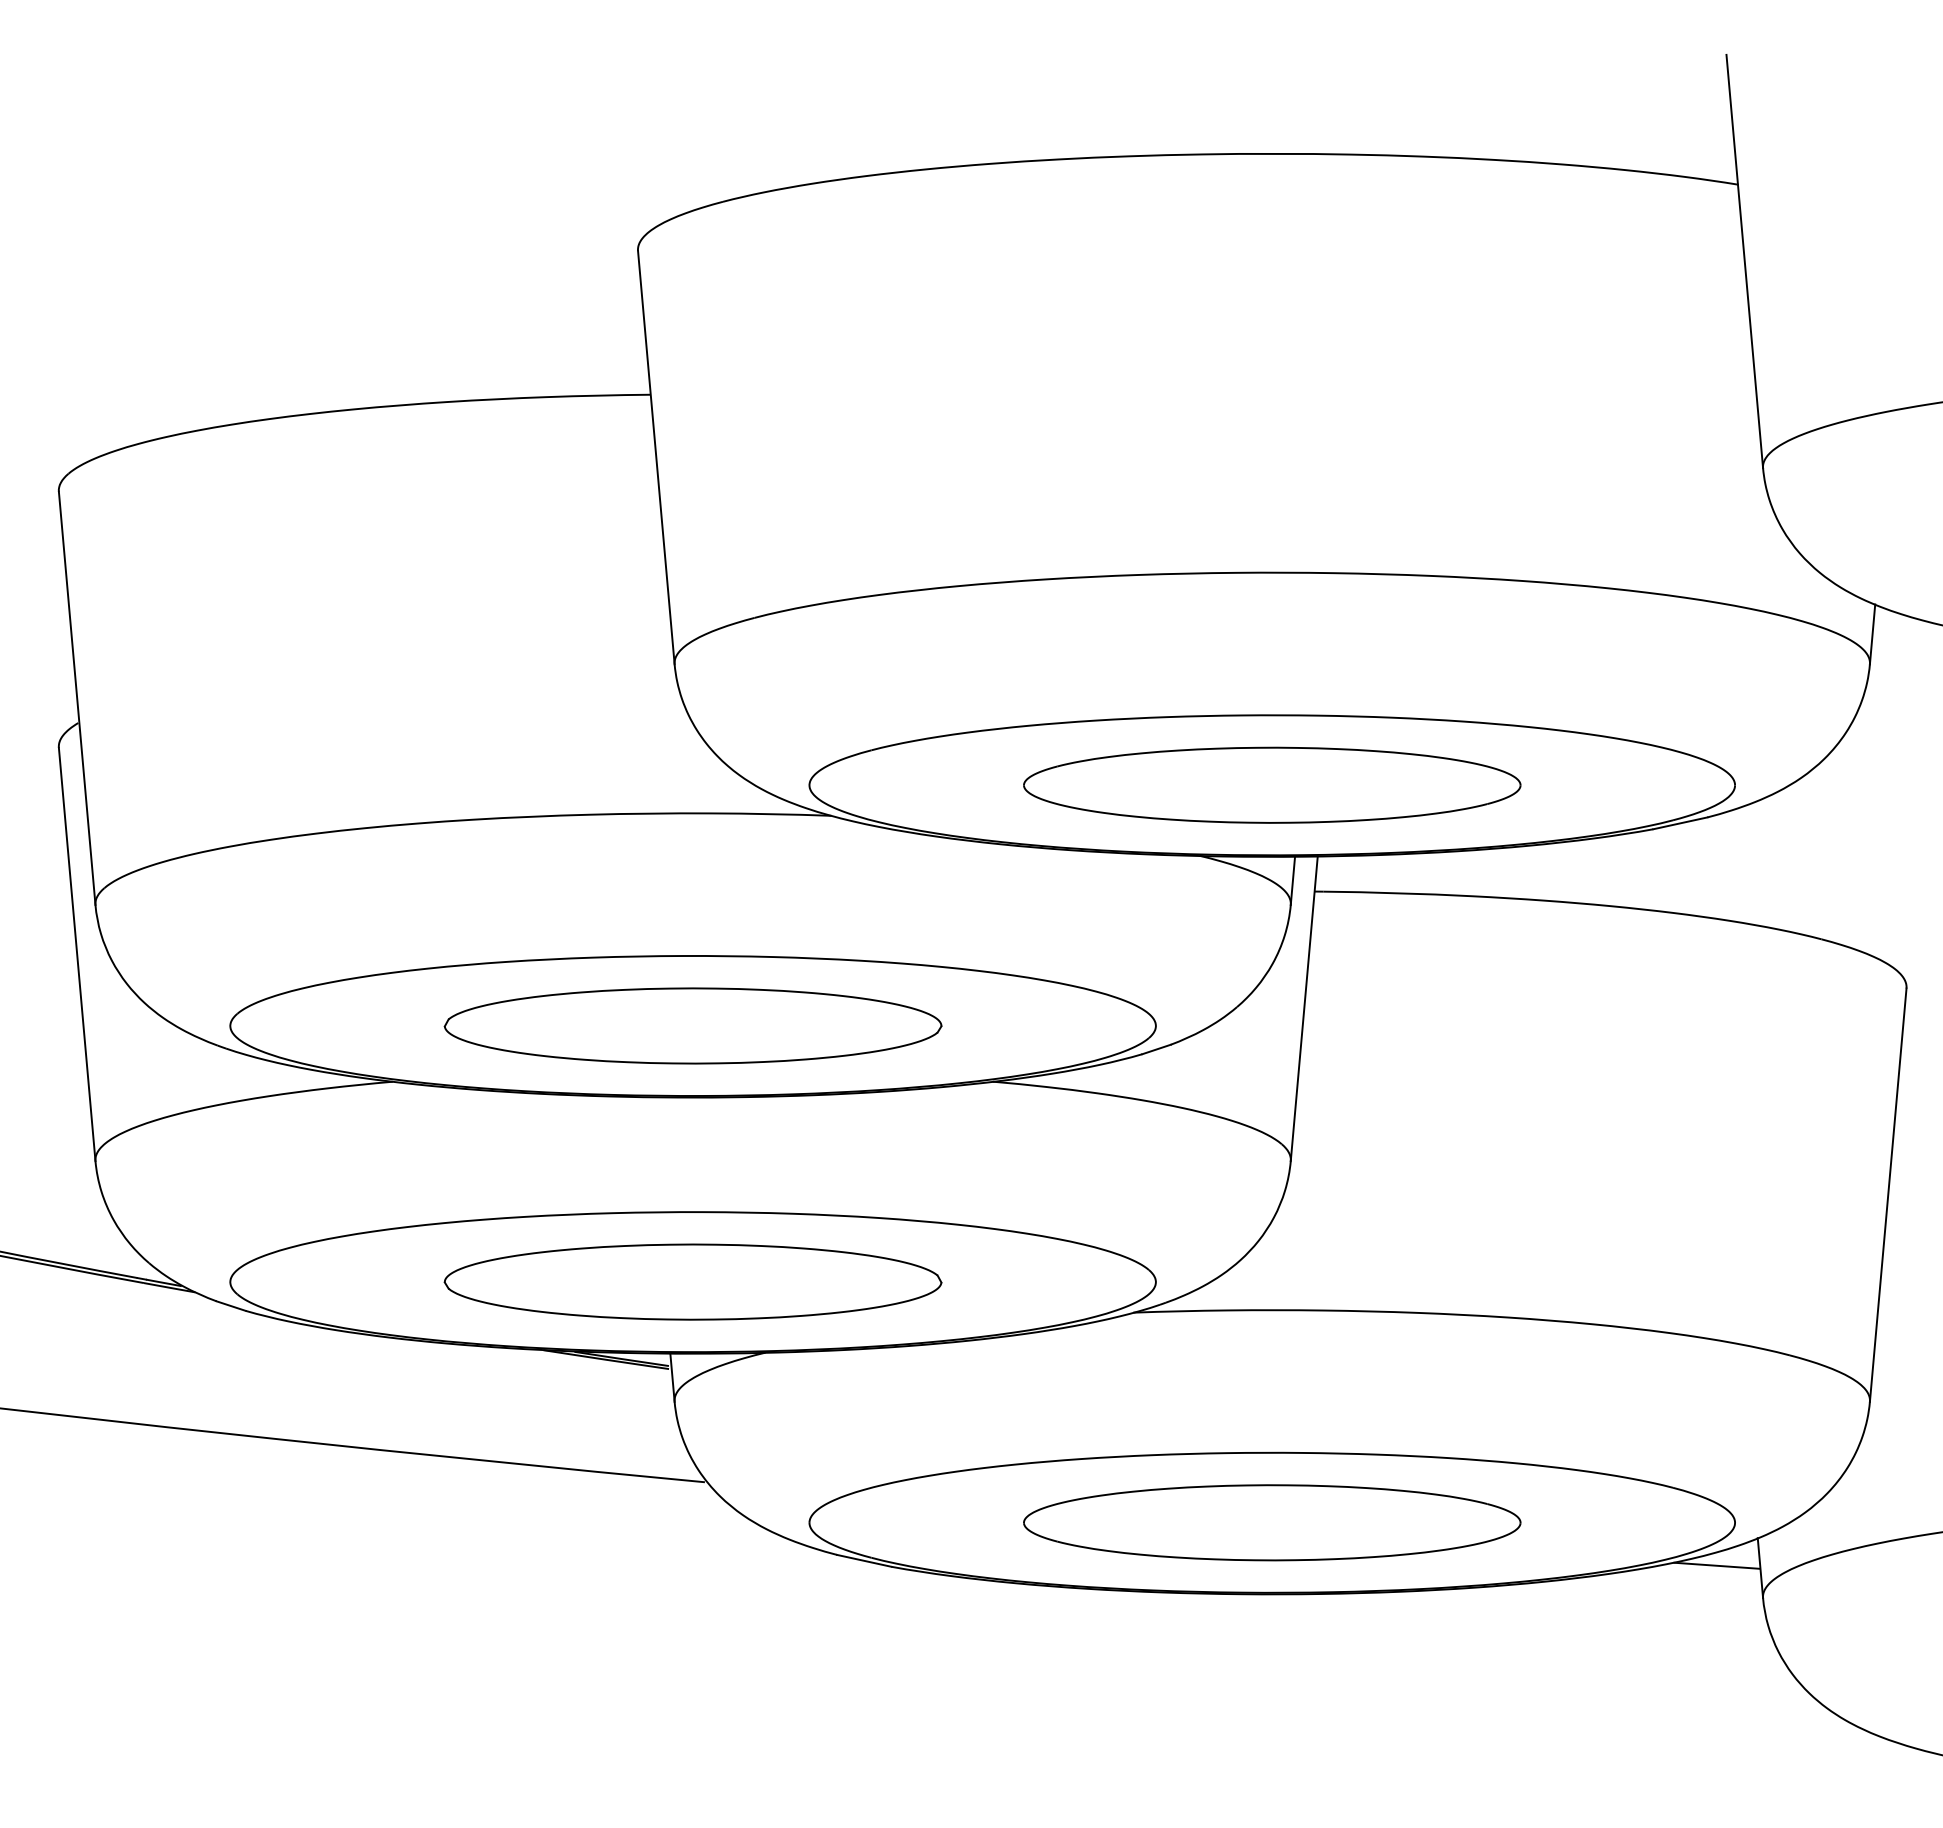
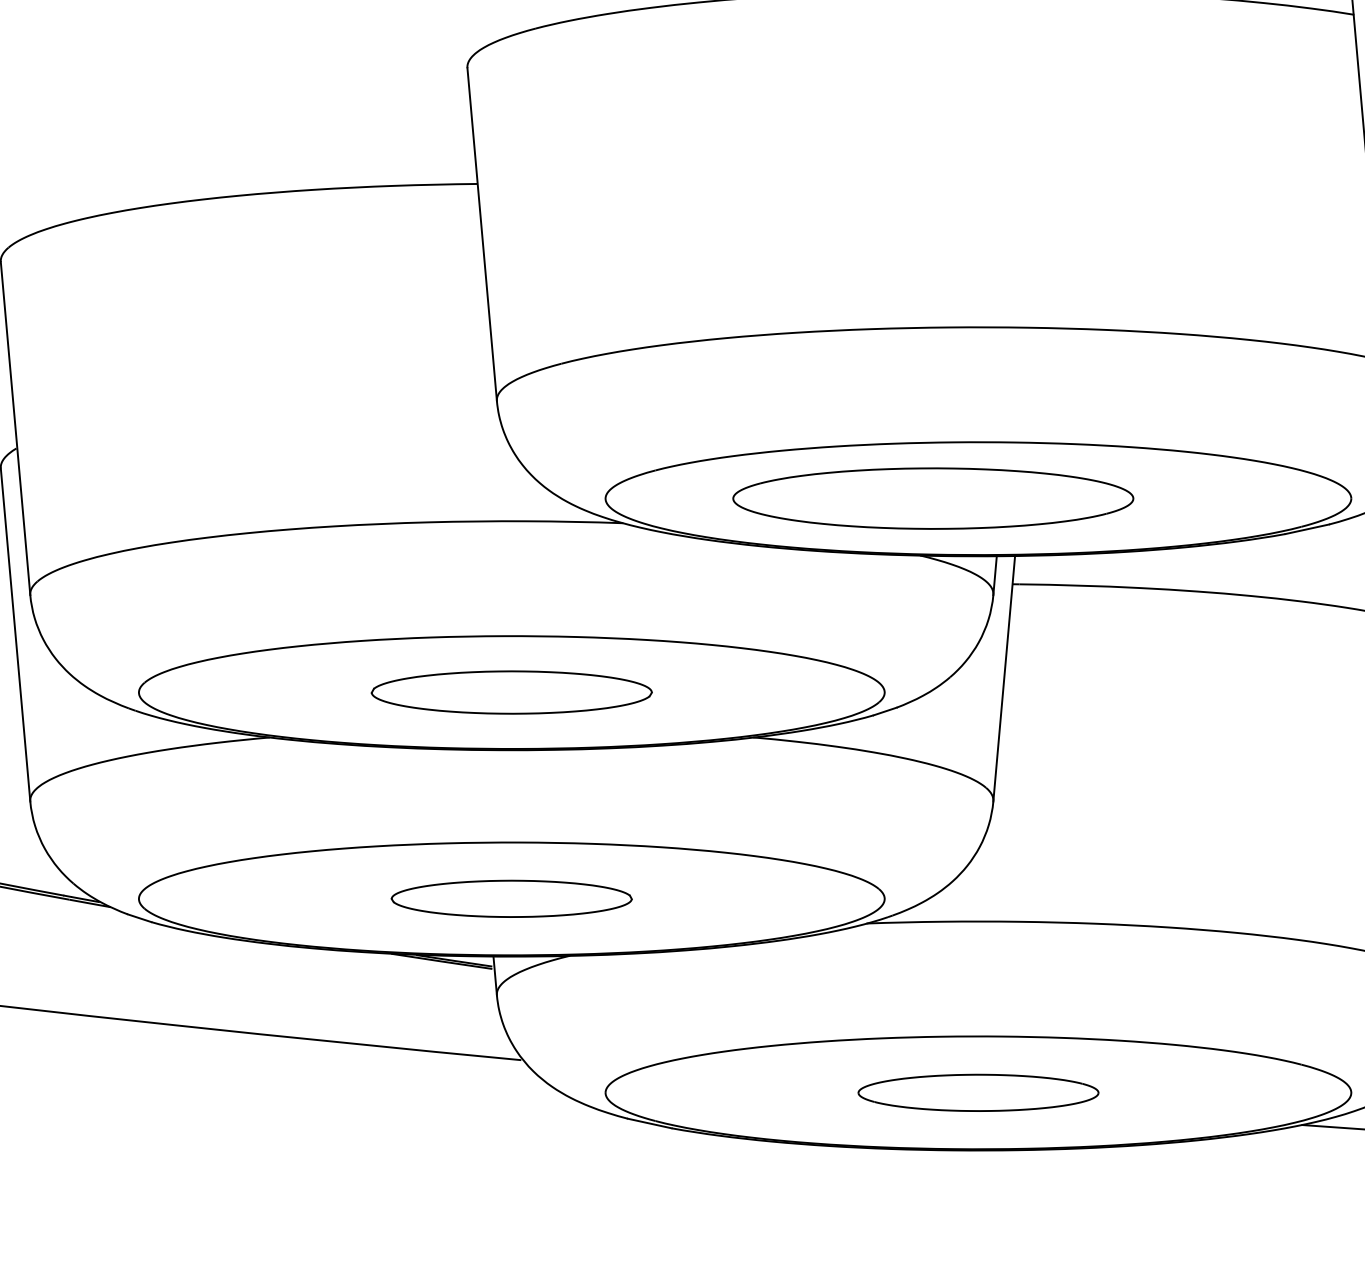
part: (1272, 784) -> (933, 497), moved
part: (692, 1025) -> (511, 692), size x0.7
part: (692, 1281) -> (511, 898), size x0.6
part: (1272, 1522) -> (978, 1092), size x0.6

